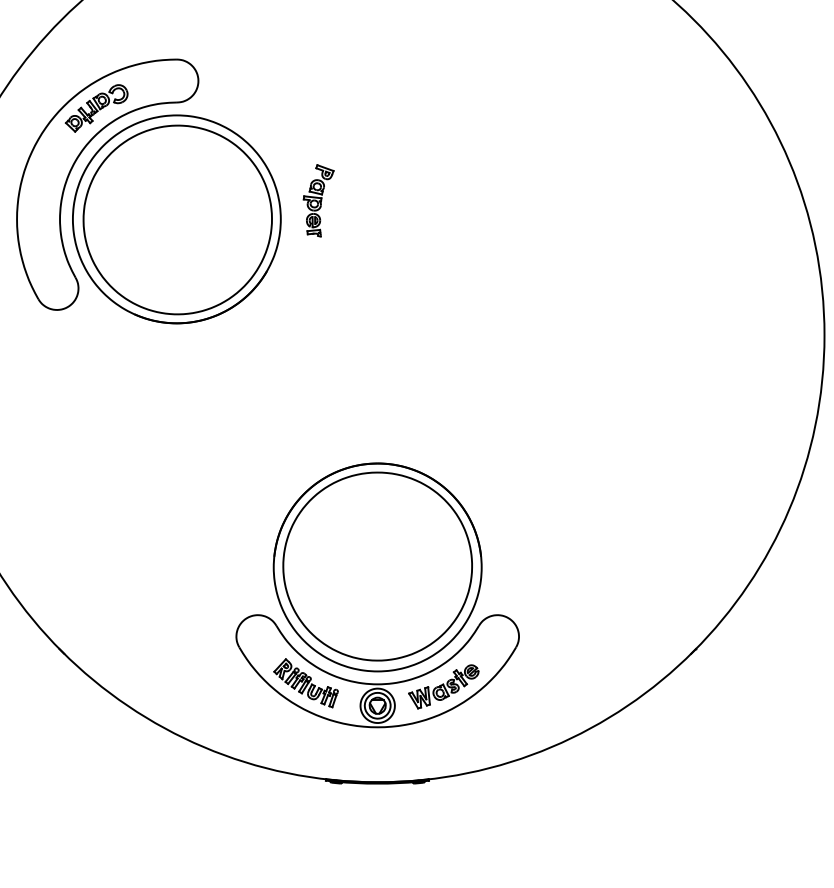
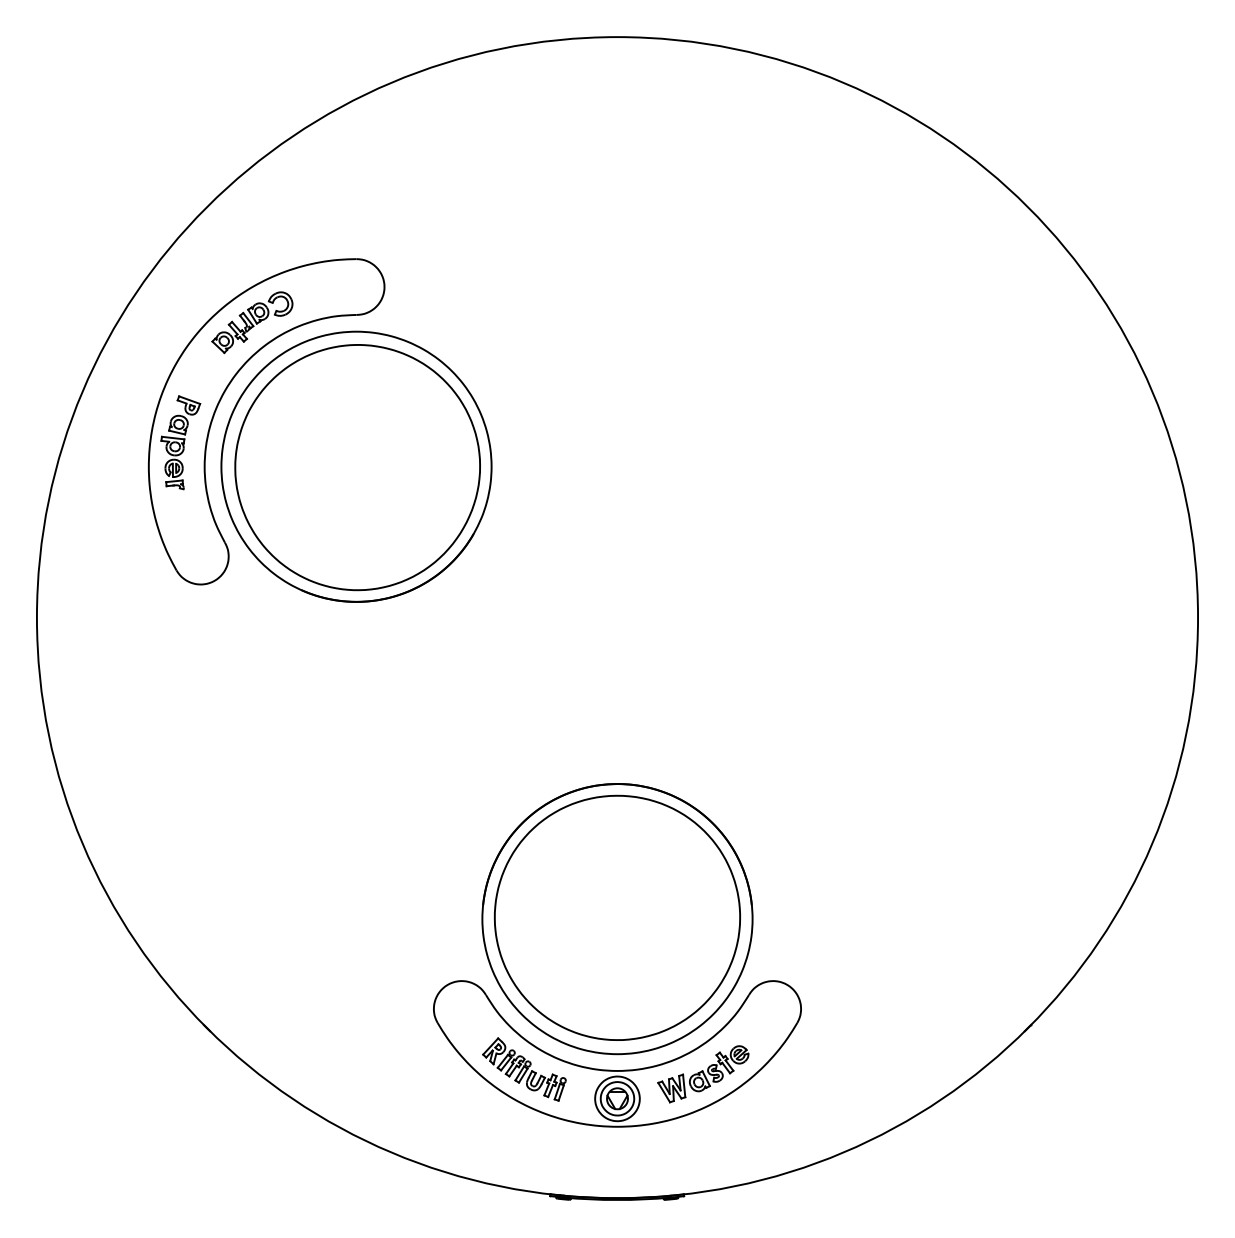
part: (318, 200) -> (180, 442), moved

